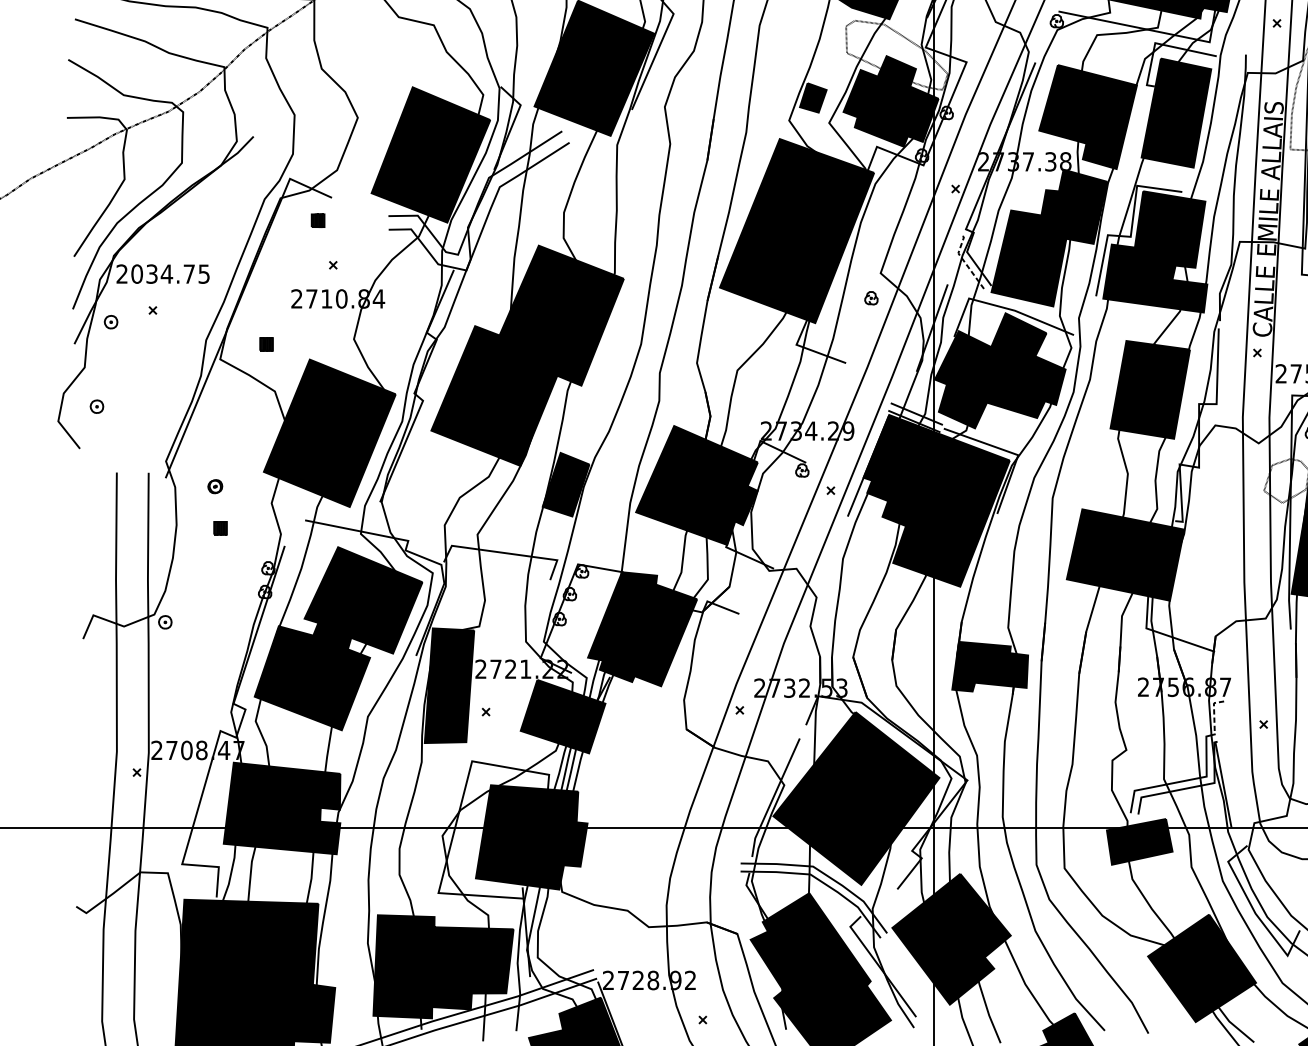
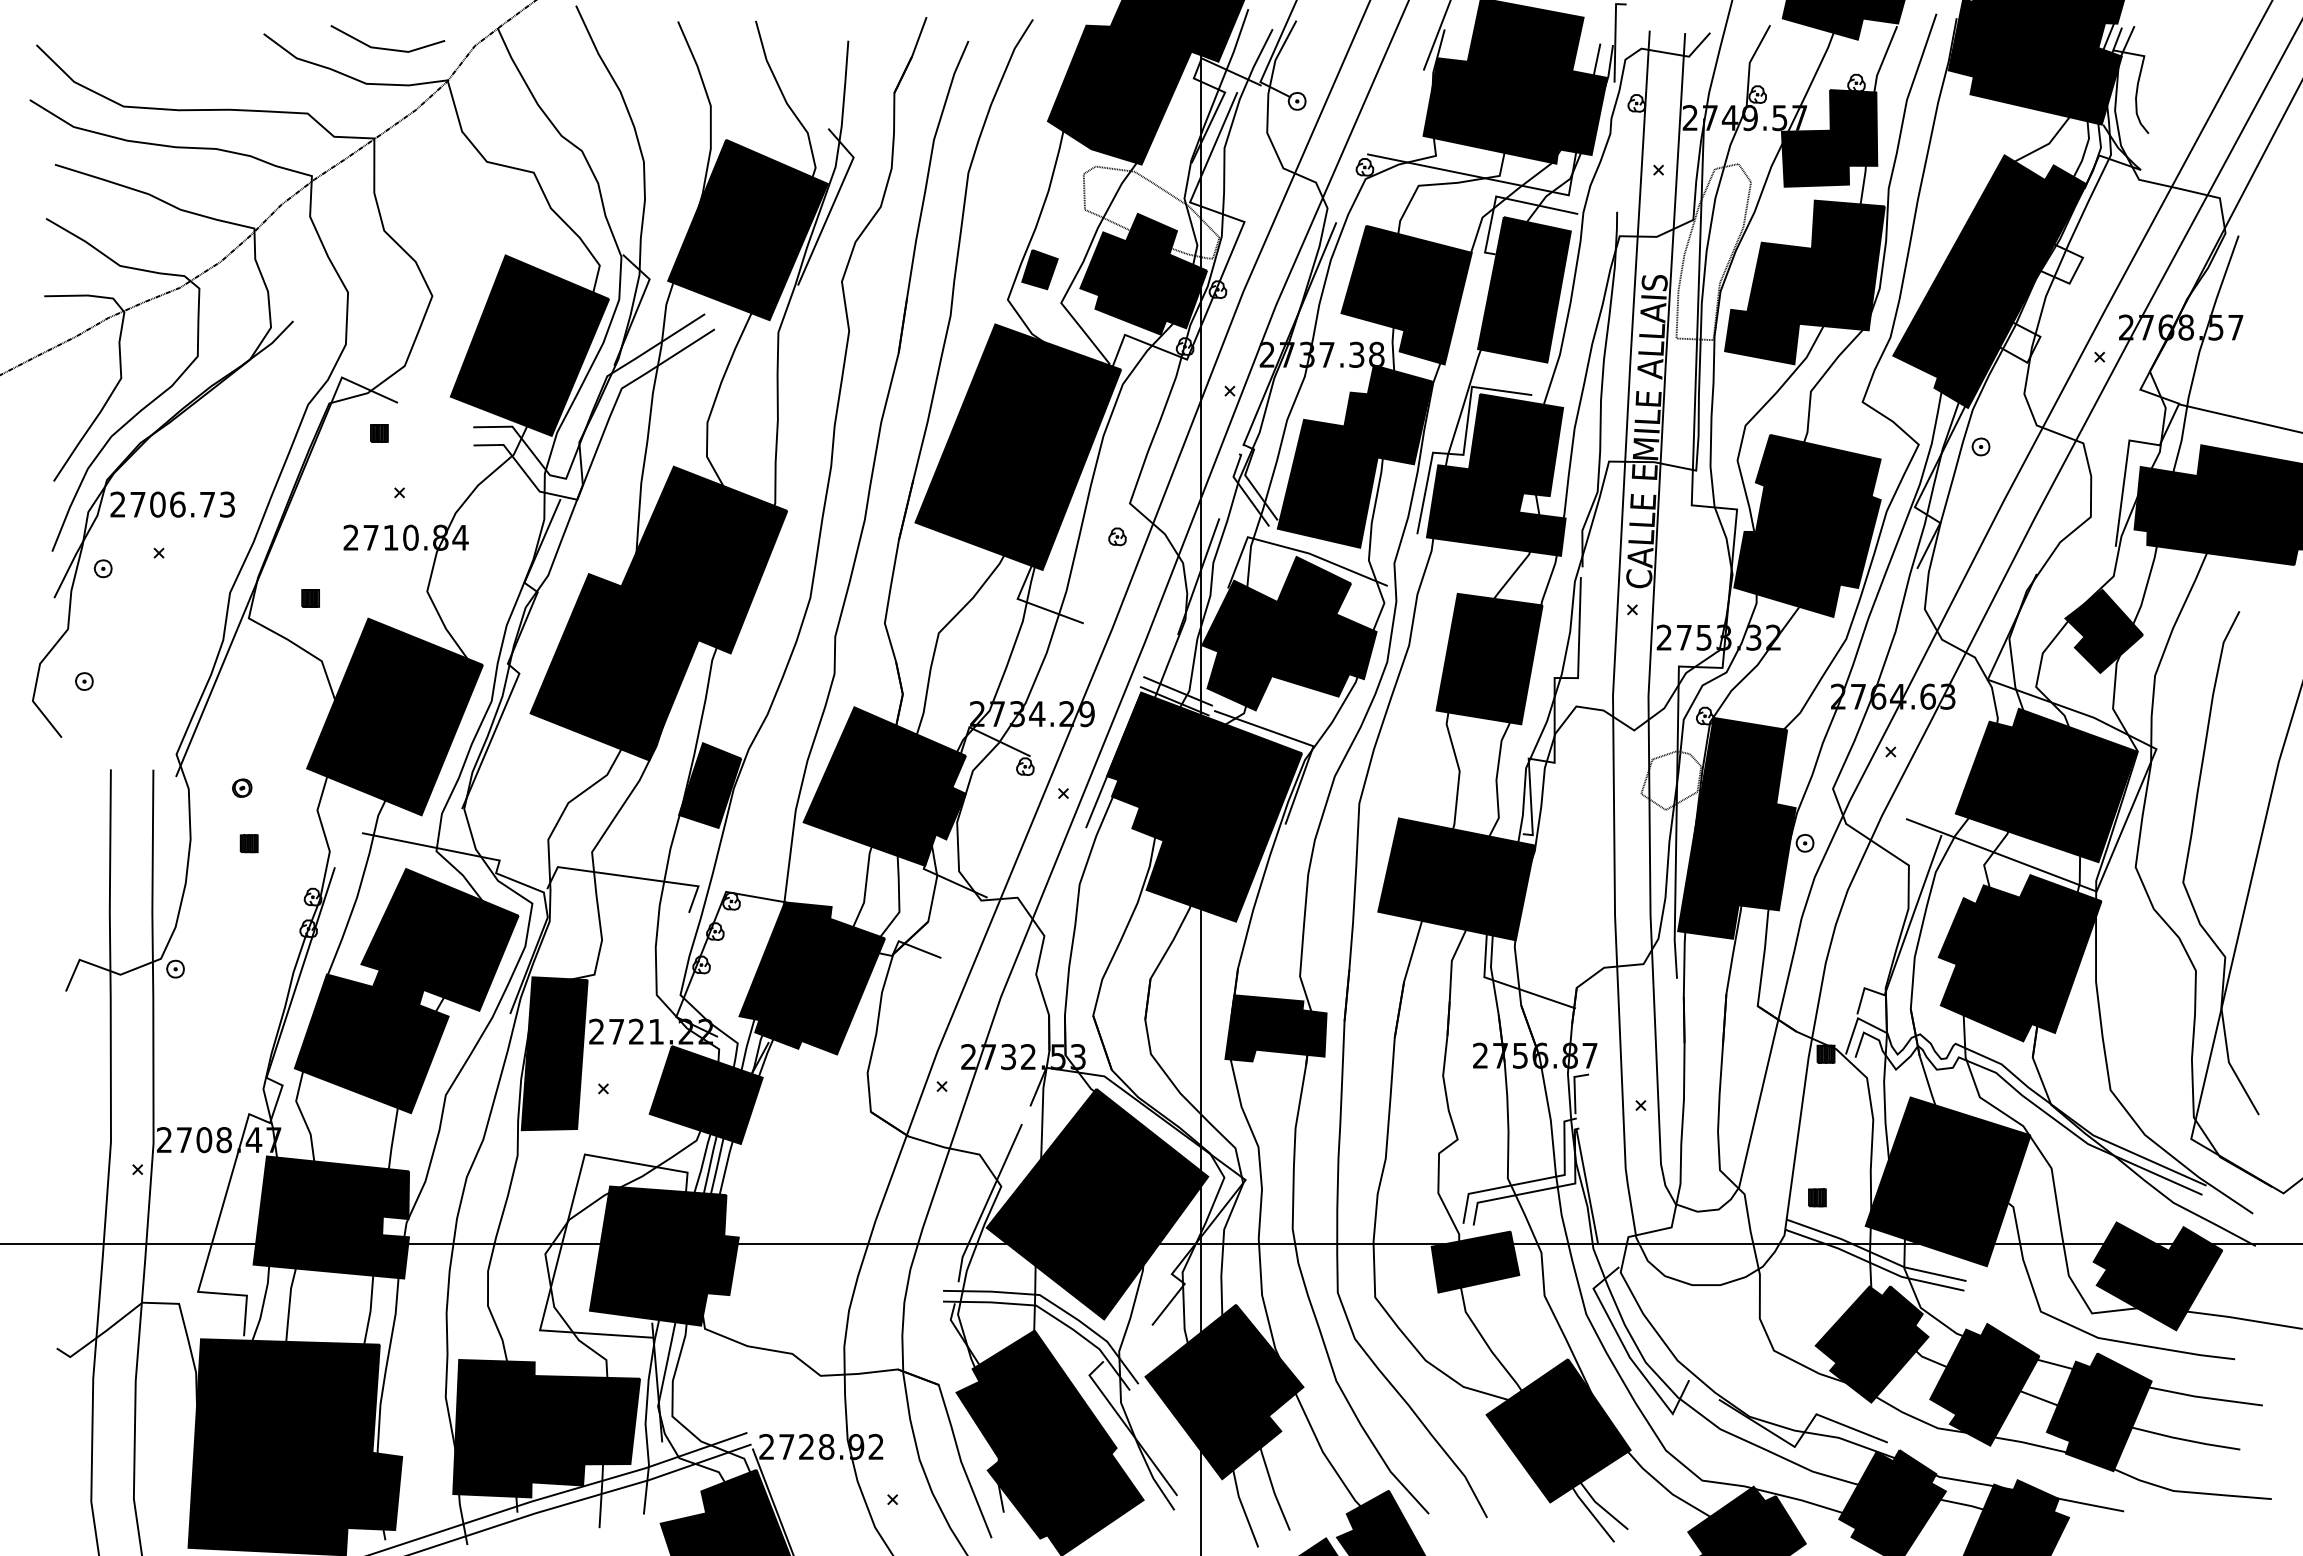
line: (965, 263) -> (1243, 490), dashed -> solid
text: (170, 274) -> (182, 504), 2034.75 -> 2706.73
line: (1213, 711) -> (1574, 1087), dashed -> solid

